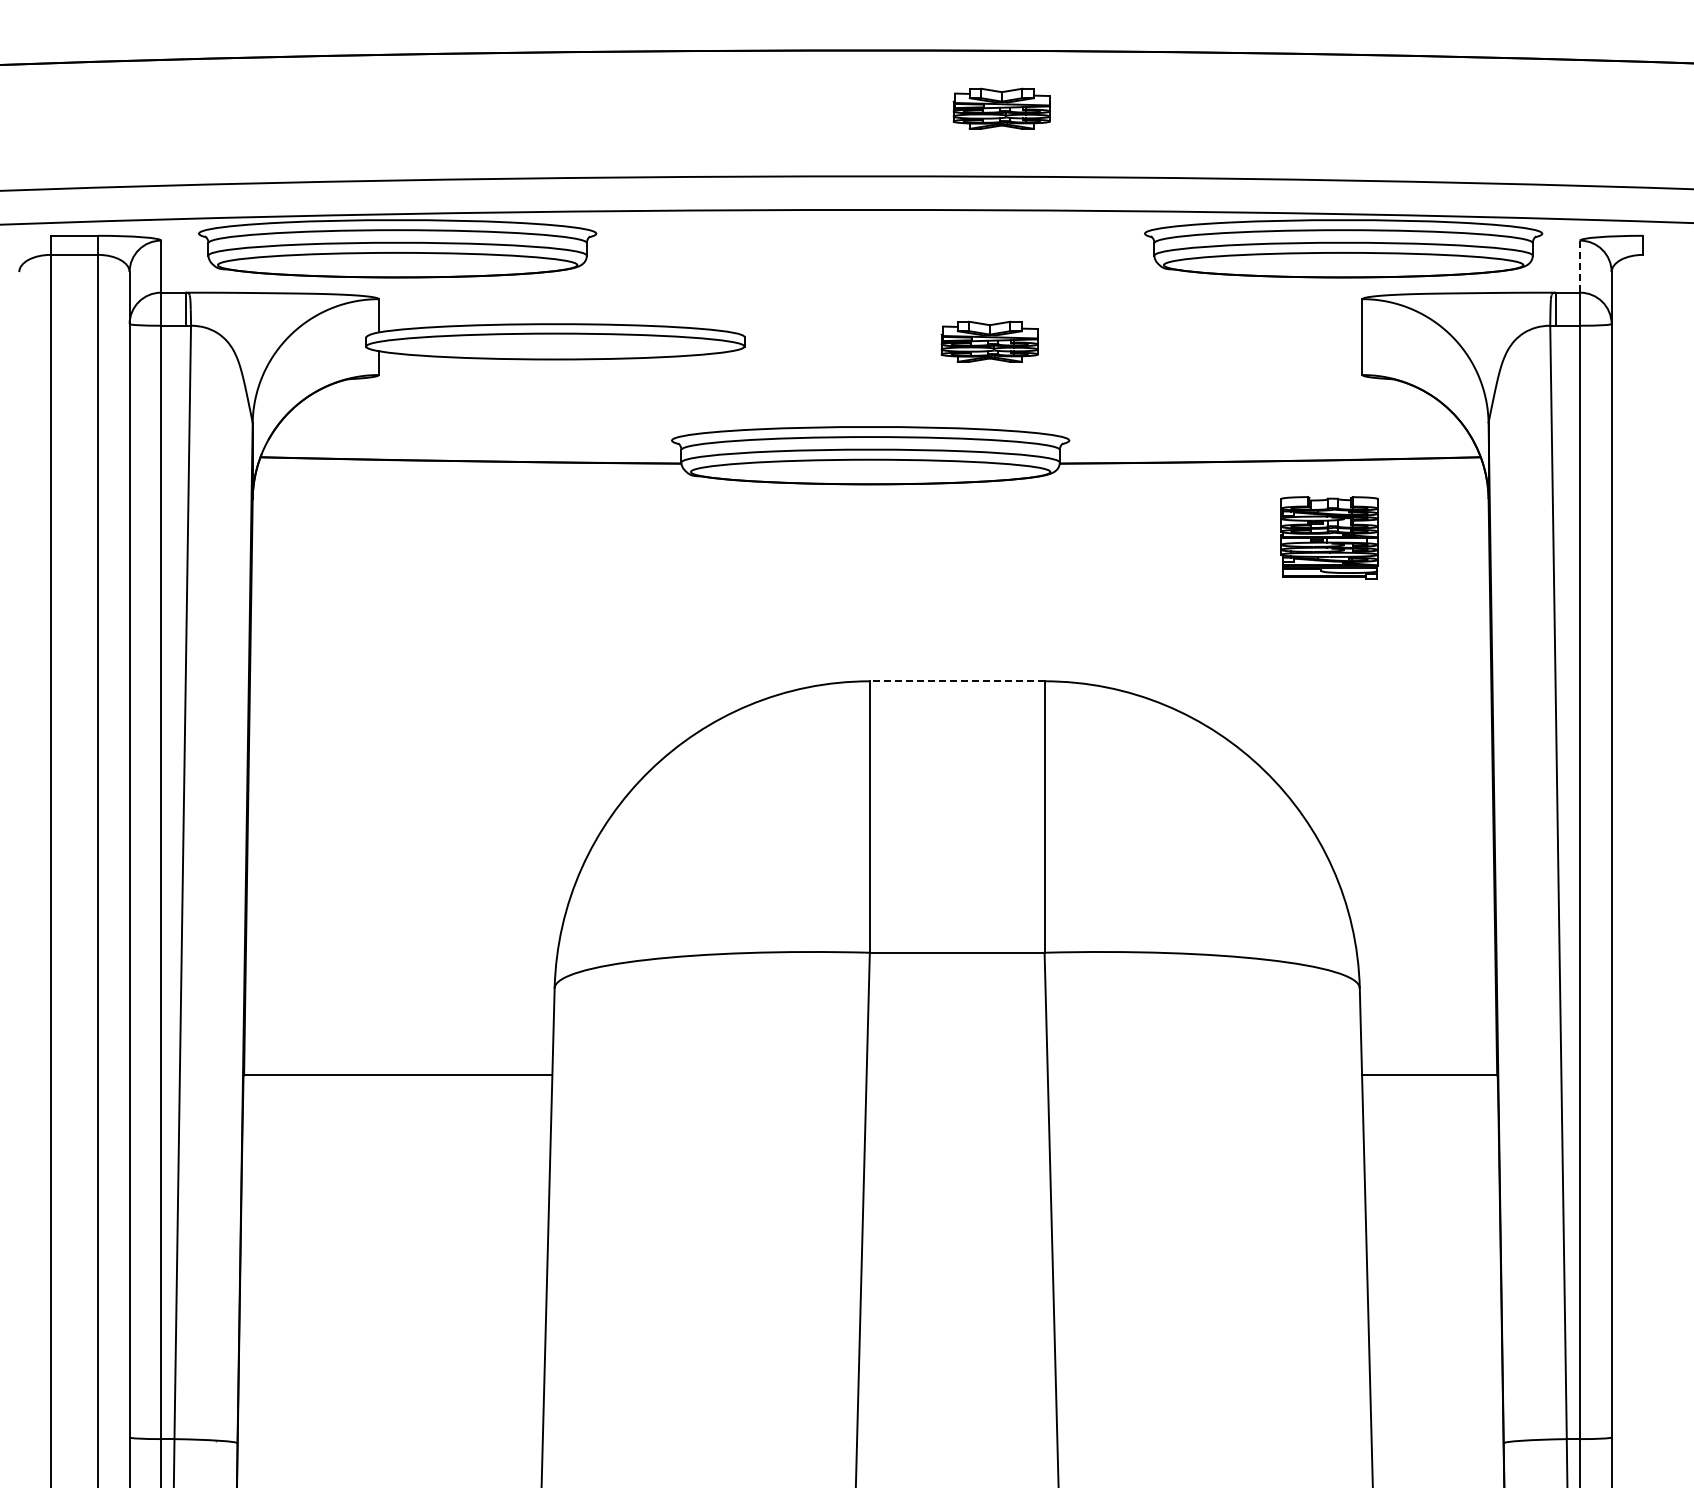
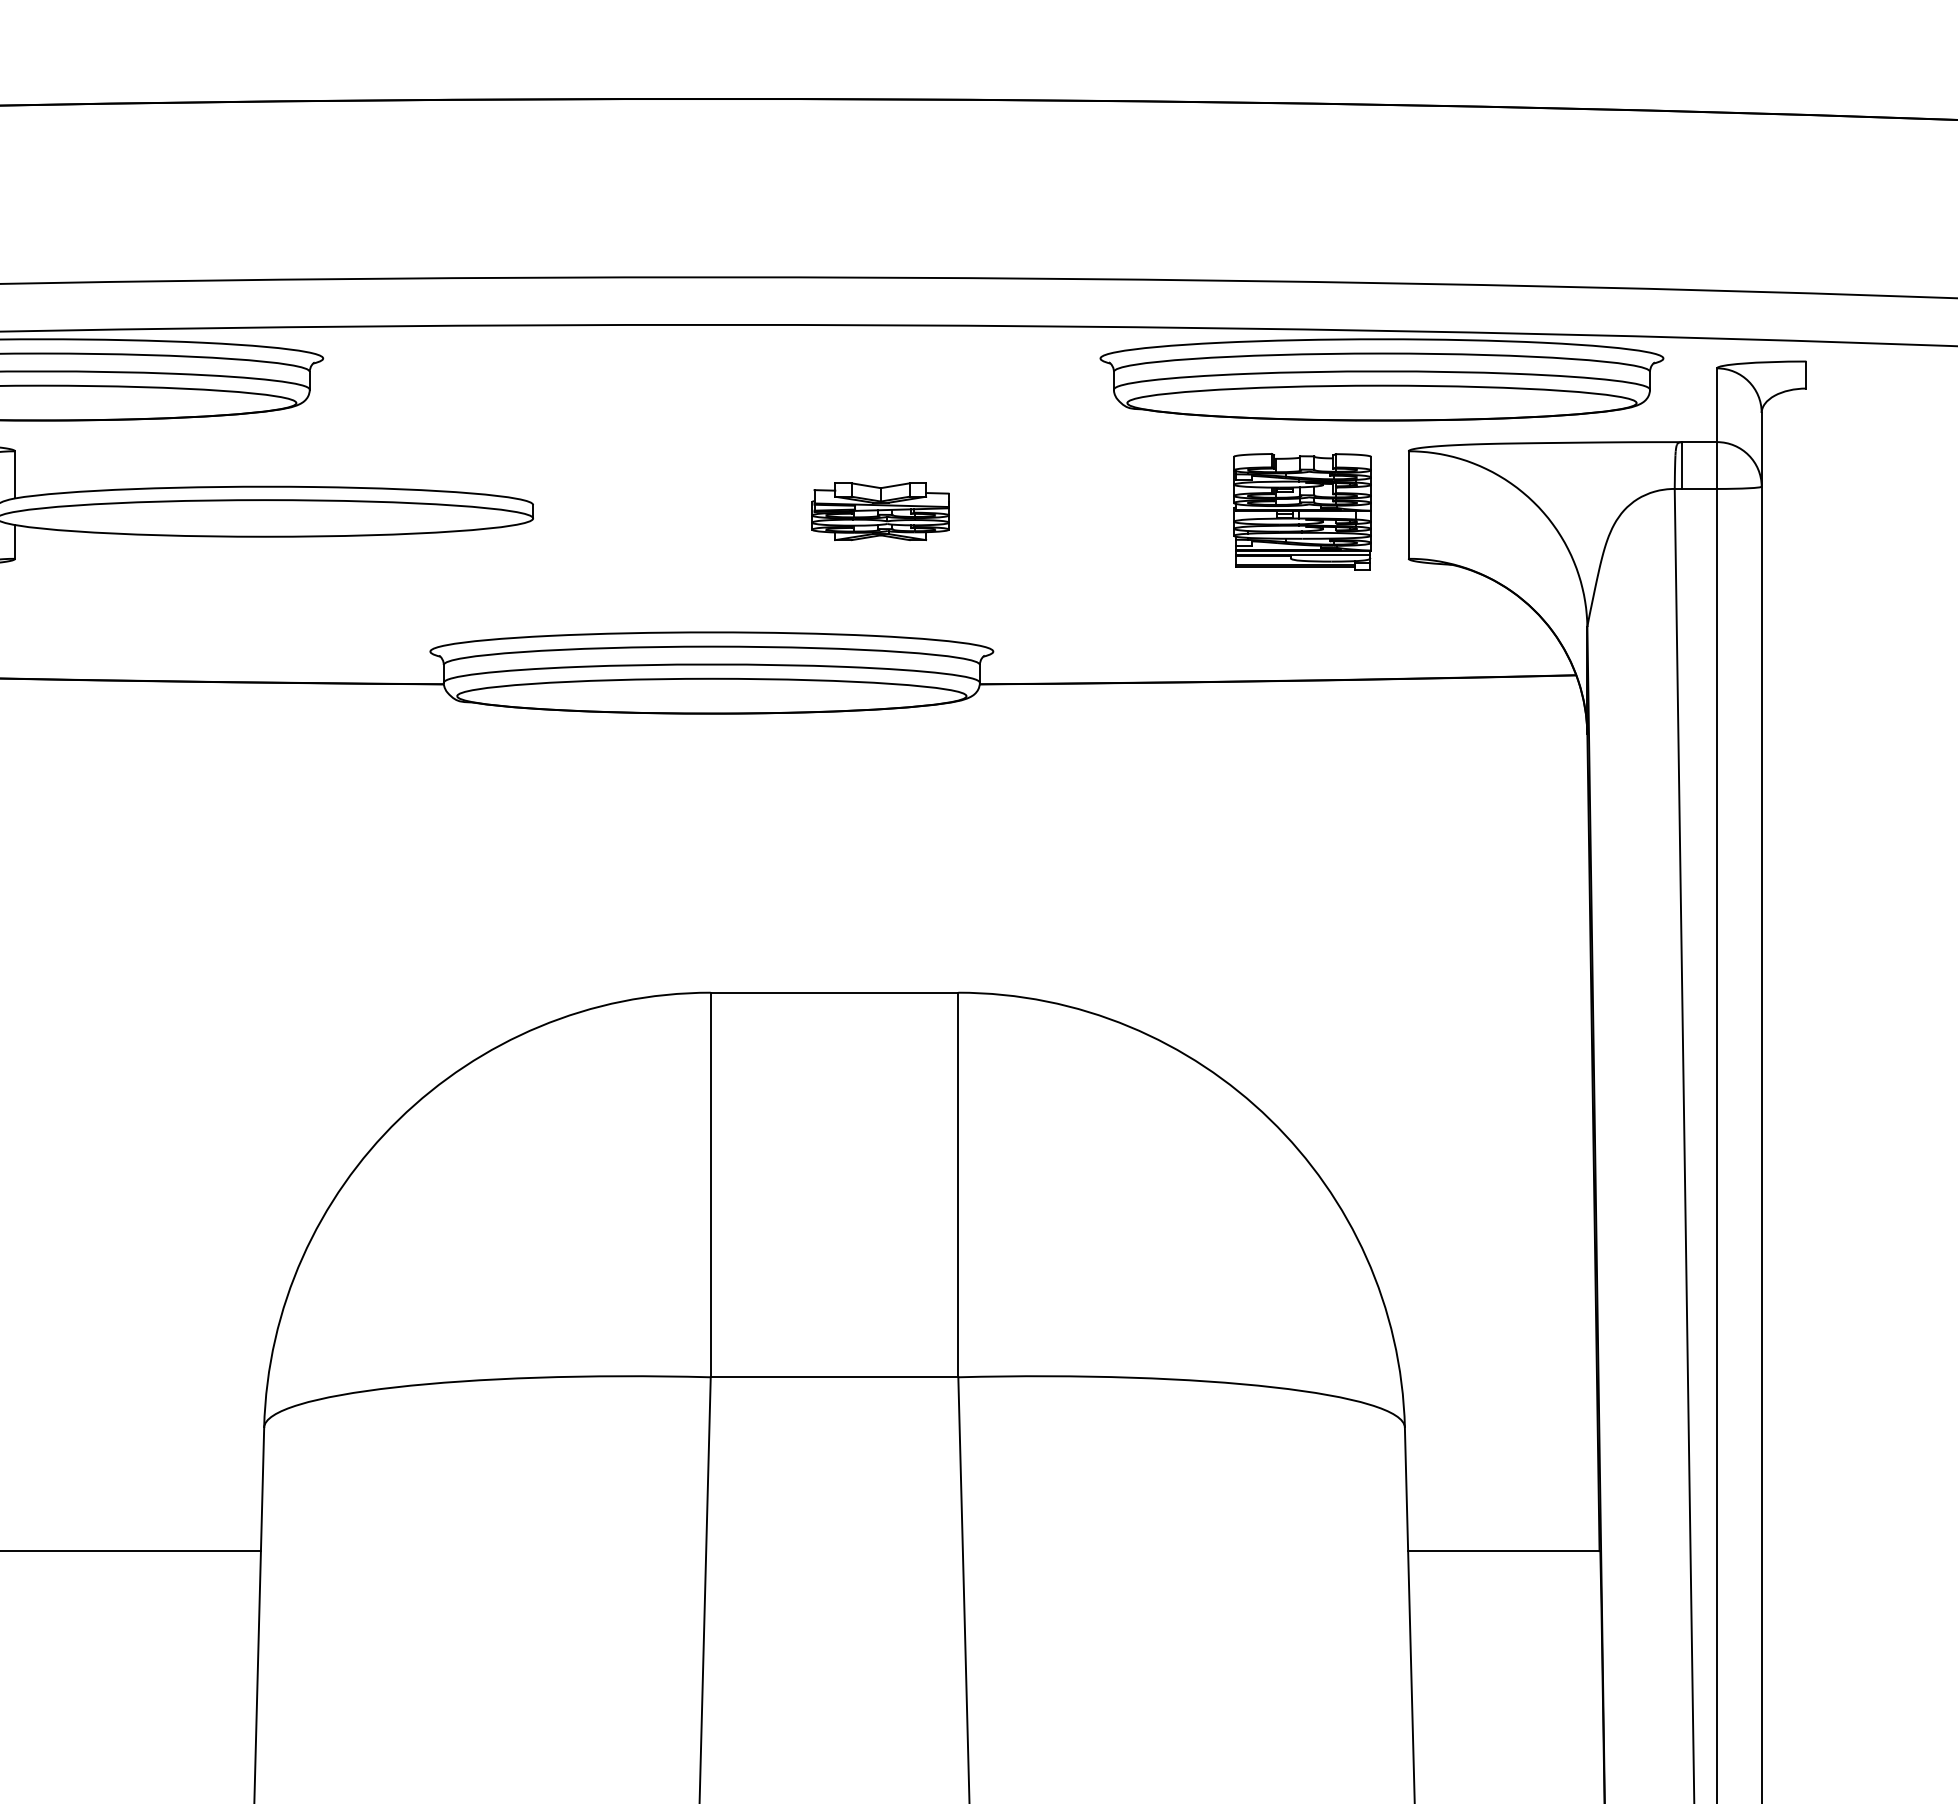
part: (1001, 108) -> (897, 181), removed
line: (1580, 267) -> (1717, 406), dashed -> solid
part: (1329, 537) -> (1302, 511), moved
line: (956, 681) -> (833, 992), dashed -> solid

